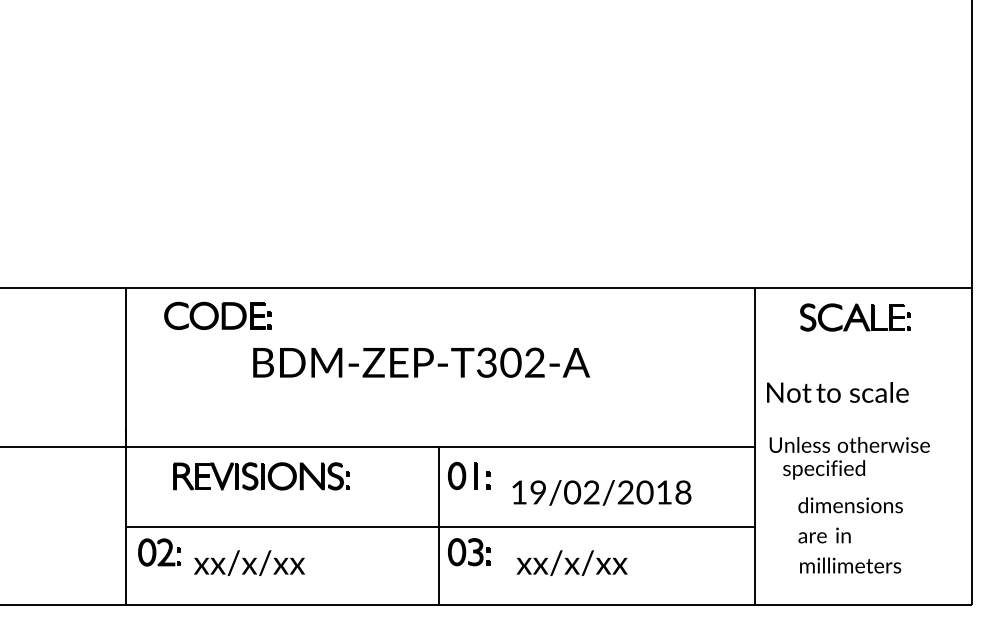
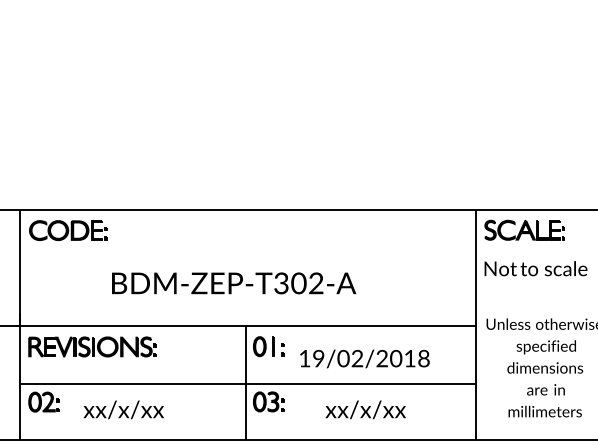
part: (217, 315) -> (67, 230), moved
part: (855, 317) -> (524, 230), moved
text: (421, 362) -> (234, 283), moved
text: (837, 392) -> (535, 268), moved
text: (823, 469) -> (545, 347), moved
part: (261, 476) -> (92, 347), moved
text: (824, 535) -> (545, 389), moved
text: (249, 562) -> (123, 409), moved
text: (571, 562) -> (365, 409), moved

